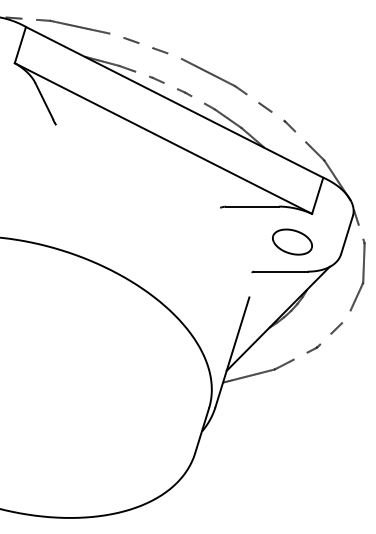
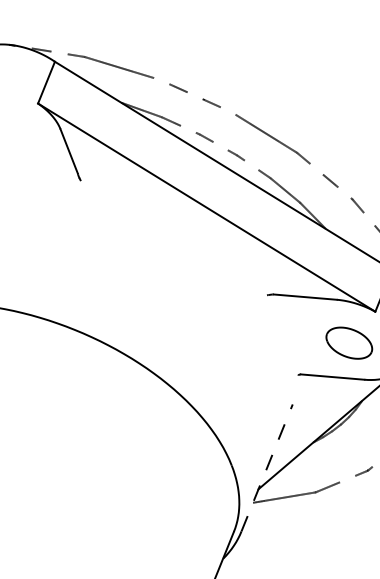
line: (232, 352) -> (267, 468), solid -> dashed

